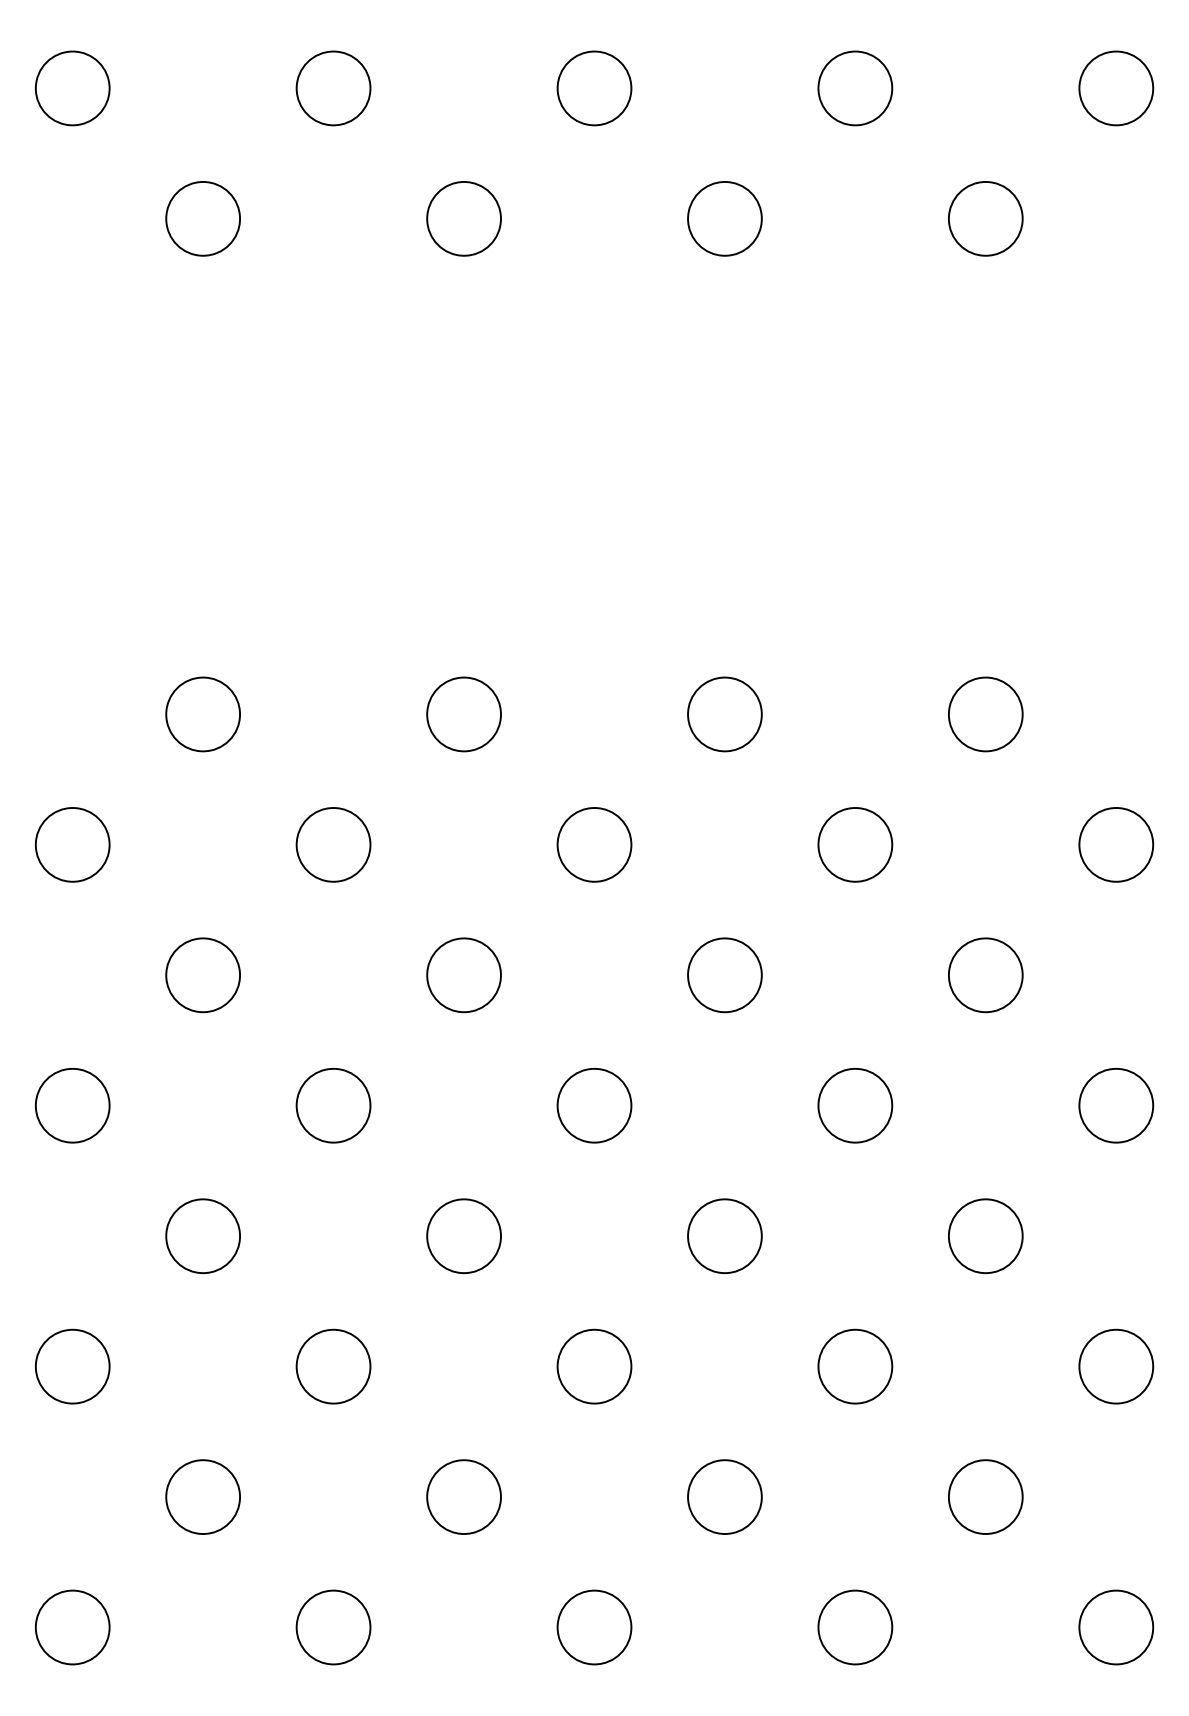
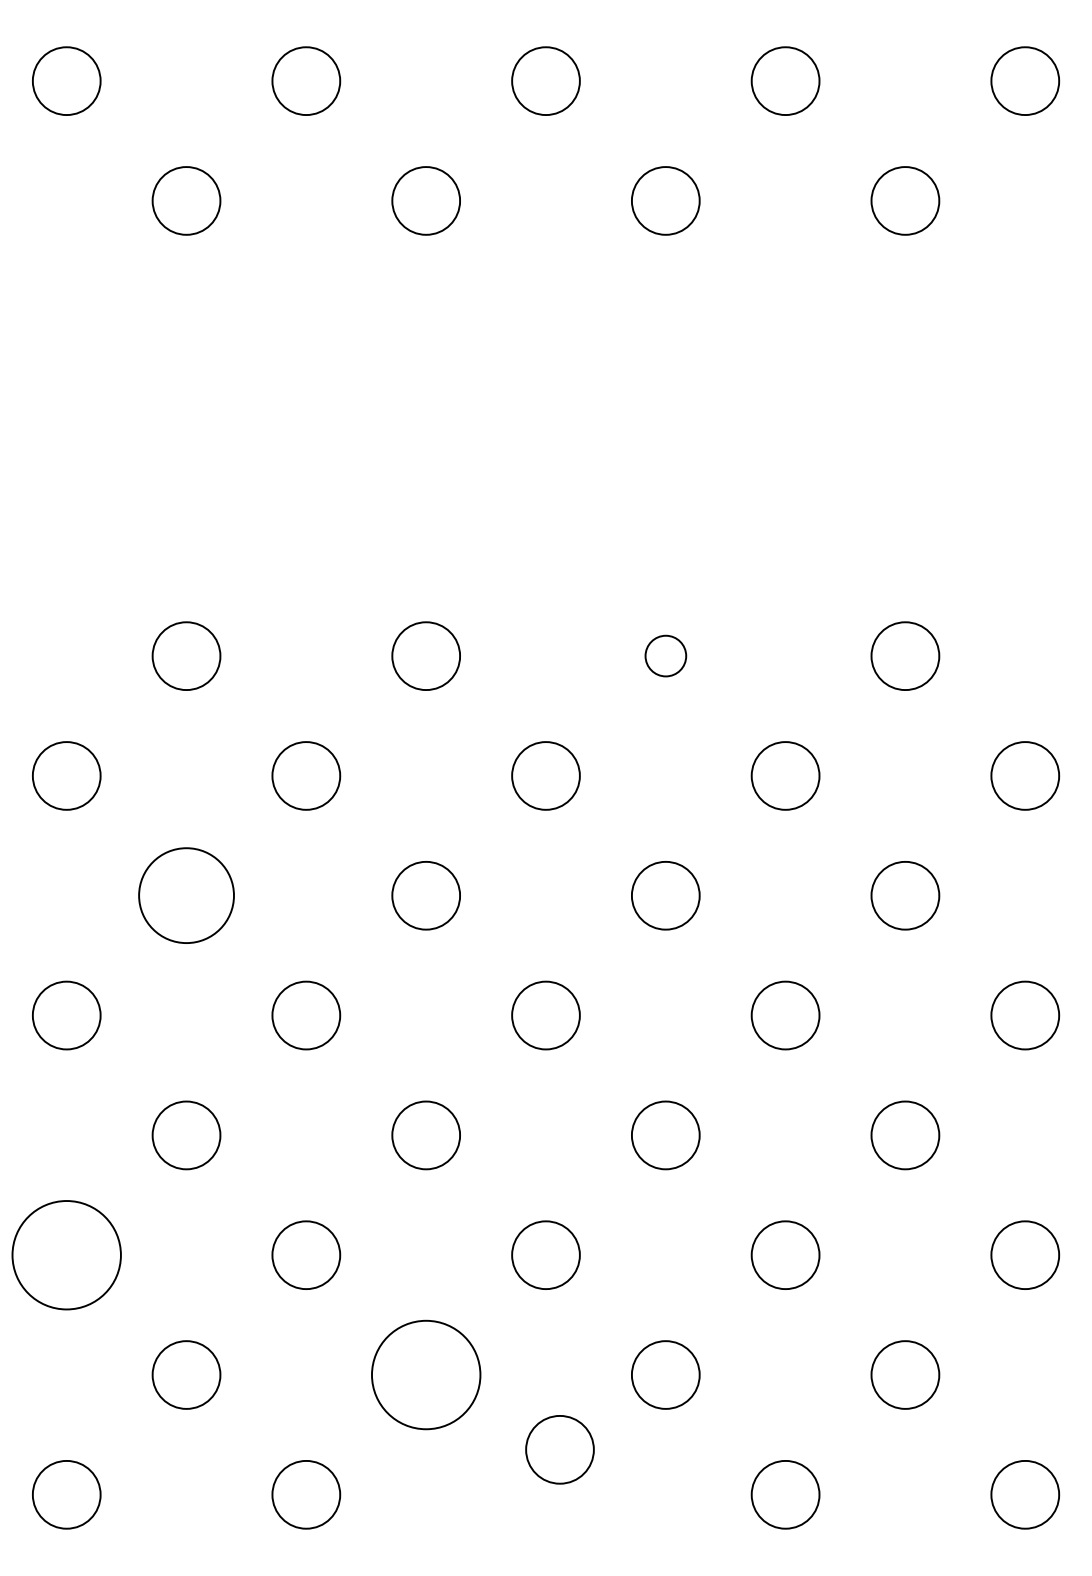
circle: (724, 713) -> (665, 655), size x0.6
circle: (203, 975) -> (186, 895), size x1.4
circle: (72, 1366) -> (66, 1255), size x1.6
circle: (464, 1496) -> (426, 1374), size x1.6
circle: (593, 1627) -> (559, 1449), moved

